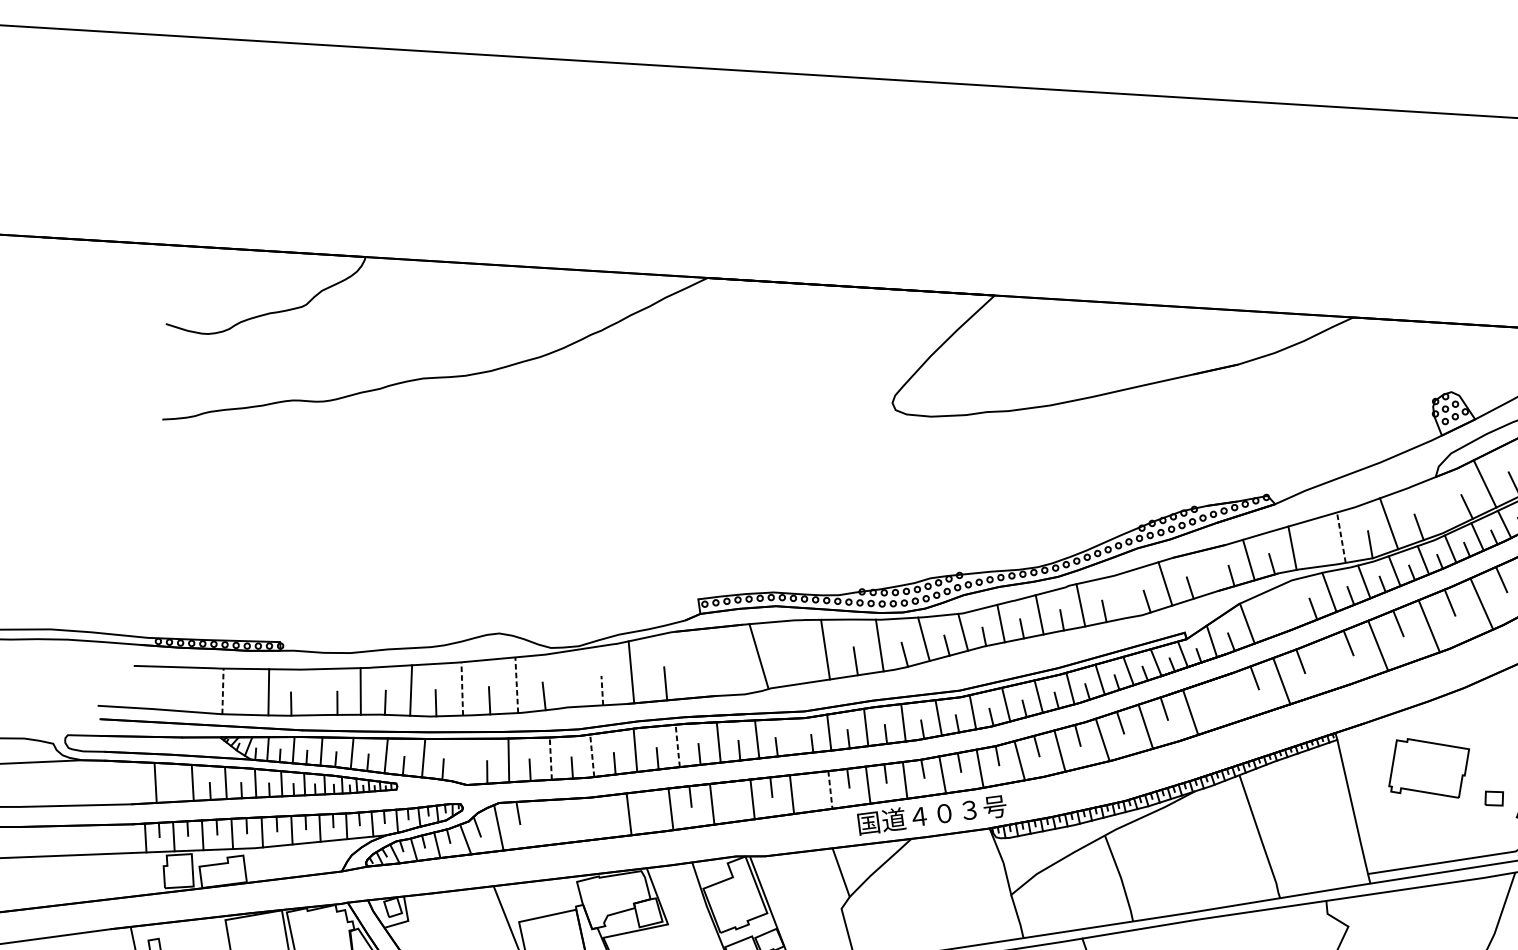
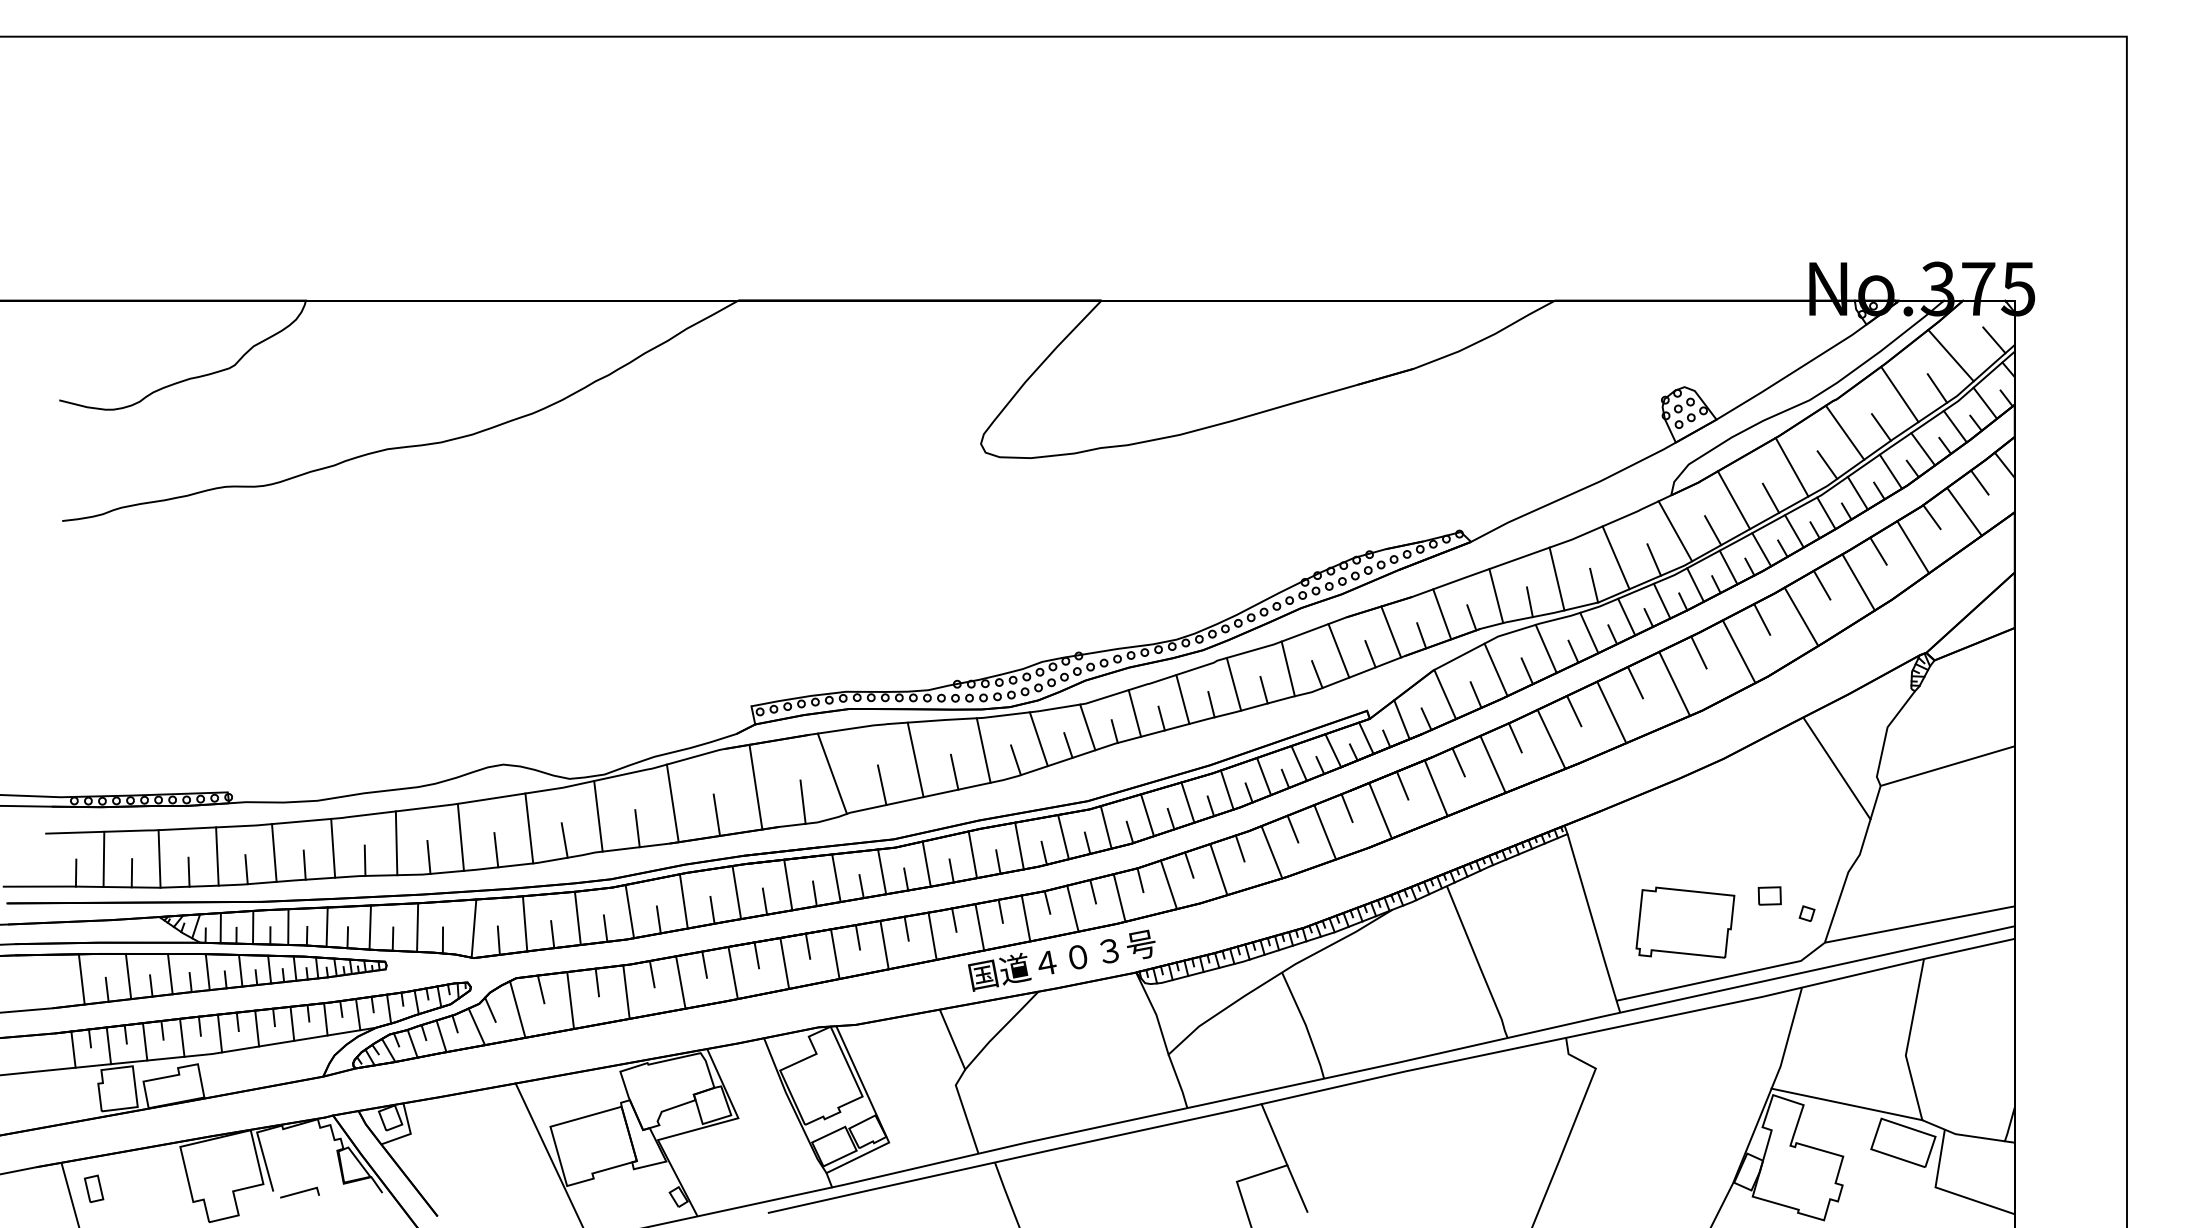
line: (1437, 505) -> (1675, 531), added
line: (1340, 537) -> (1556, 578), dashed -> solid
line: (1318, 554) -> (1529, 602), added
line: (1207, 571) -> (1391, 631), added
line: (1123, 595) -> (1287, 668), added
line: (1288, 606) -> (1495, 669), added
line: (1271, 625) -> (1475, 694), added
line: (697, 662) -> (755, 786), added
line: (1329, 663) -> (1551, 738), added
line: (797, 668) -> (881, 785), added
line: (734, 677) -> (802, 801), added
line: (572, 679) -> (598, 816), added
line: (516, 684) -> (529, 827), dashed -> solid
line: (178, 688) -> (103, 858), added
line: (461, 689) -> (460, 837), dashed -> solid
line: (602, 690) -> (637, 828), dashed -> solid
line: (222, 691) -> (159, 858), dashed -> solid
line: (314, 691) -> (274, 852), added
line: (1209, 693) -> (1402, 785), added
line: (1235, 697) -> (1435, 788), added
line: (155, 698) -> (75, 872), added
line: (200, 701) -> (131, 873), added
line: (245, 702) -> (188, 871), added
line: (793, 736) -> (882, 871), added
line: (677, 745) -> (736, 892), dashed -> solid
line: (591, 755) -> (629, 911), dashed -> solid
line: (550, 758) -> (577, 918), dashed -> solid
line: (467, 761) -> (473, 928), added
part: (1429, 768) -> (1685, 922), moved
line: (810, 782) -> (906, 928), added
line: (830, 790) -> (932, 936), dashed -> solid
line: (731, 791) -> (807, 945), added
line: (174, 792) -> (106, 989), added
line: (648, 801) -> (704, 964), added
line: (606, 806) -> (651, 974), added
line: (563, 810) -> (597, 982), added
line: (585, 818) -> (626, 991), added
line: (541, 823) -> (570, 1000), added

